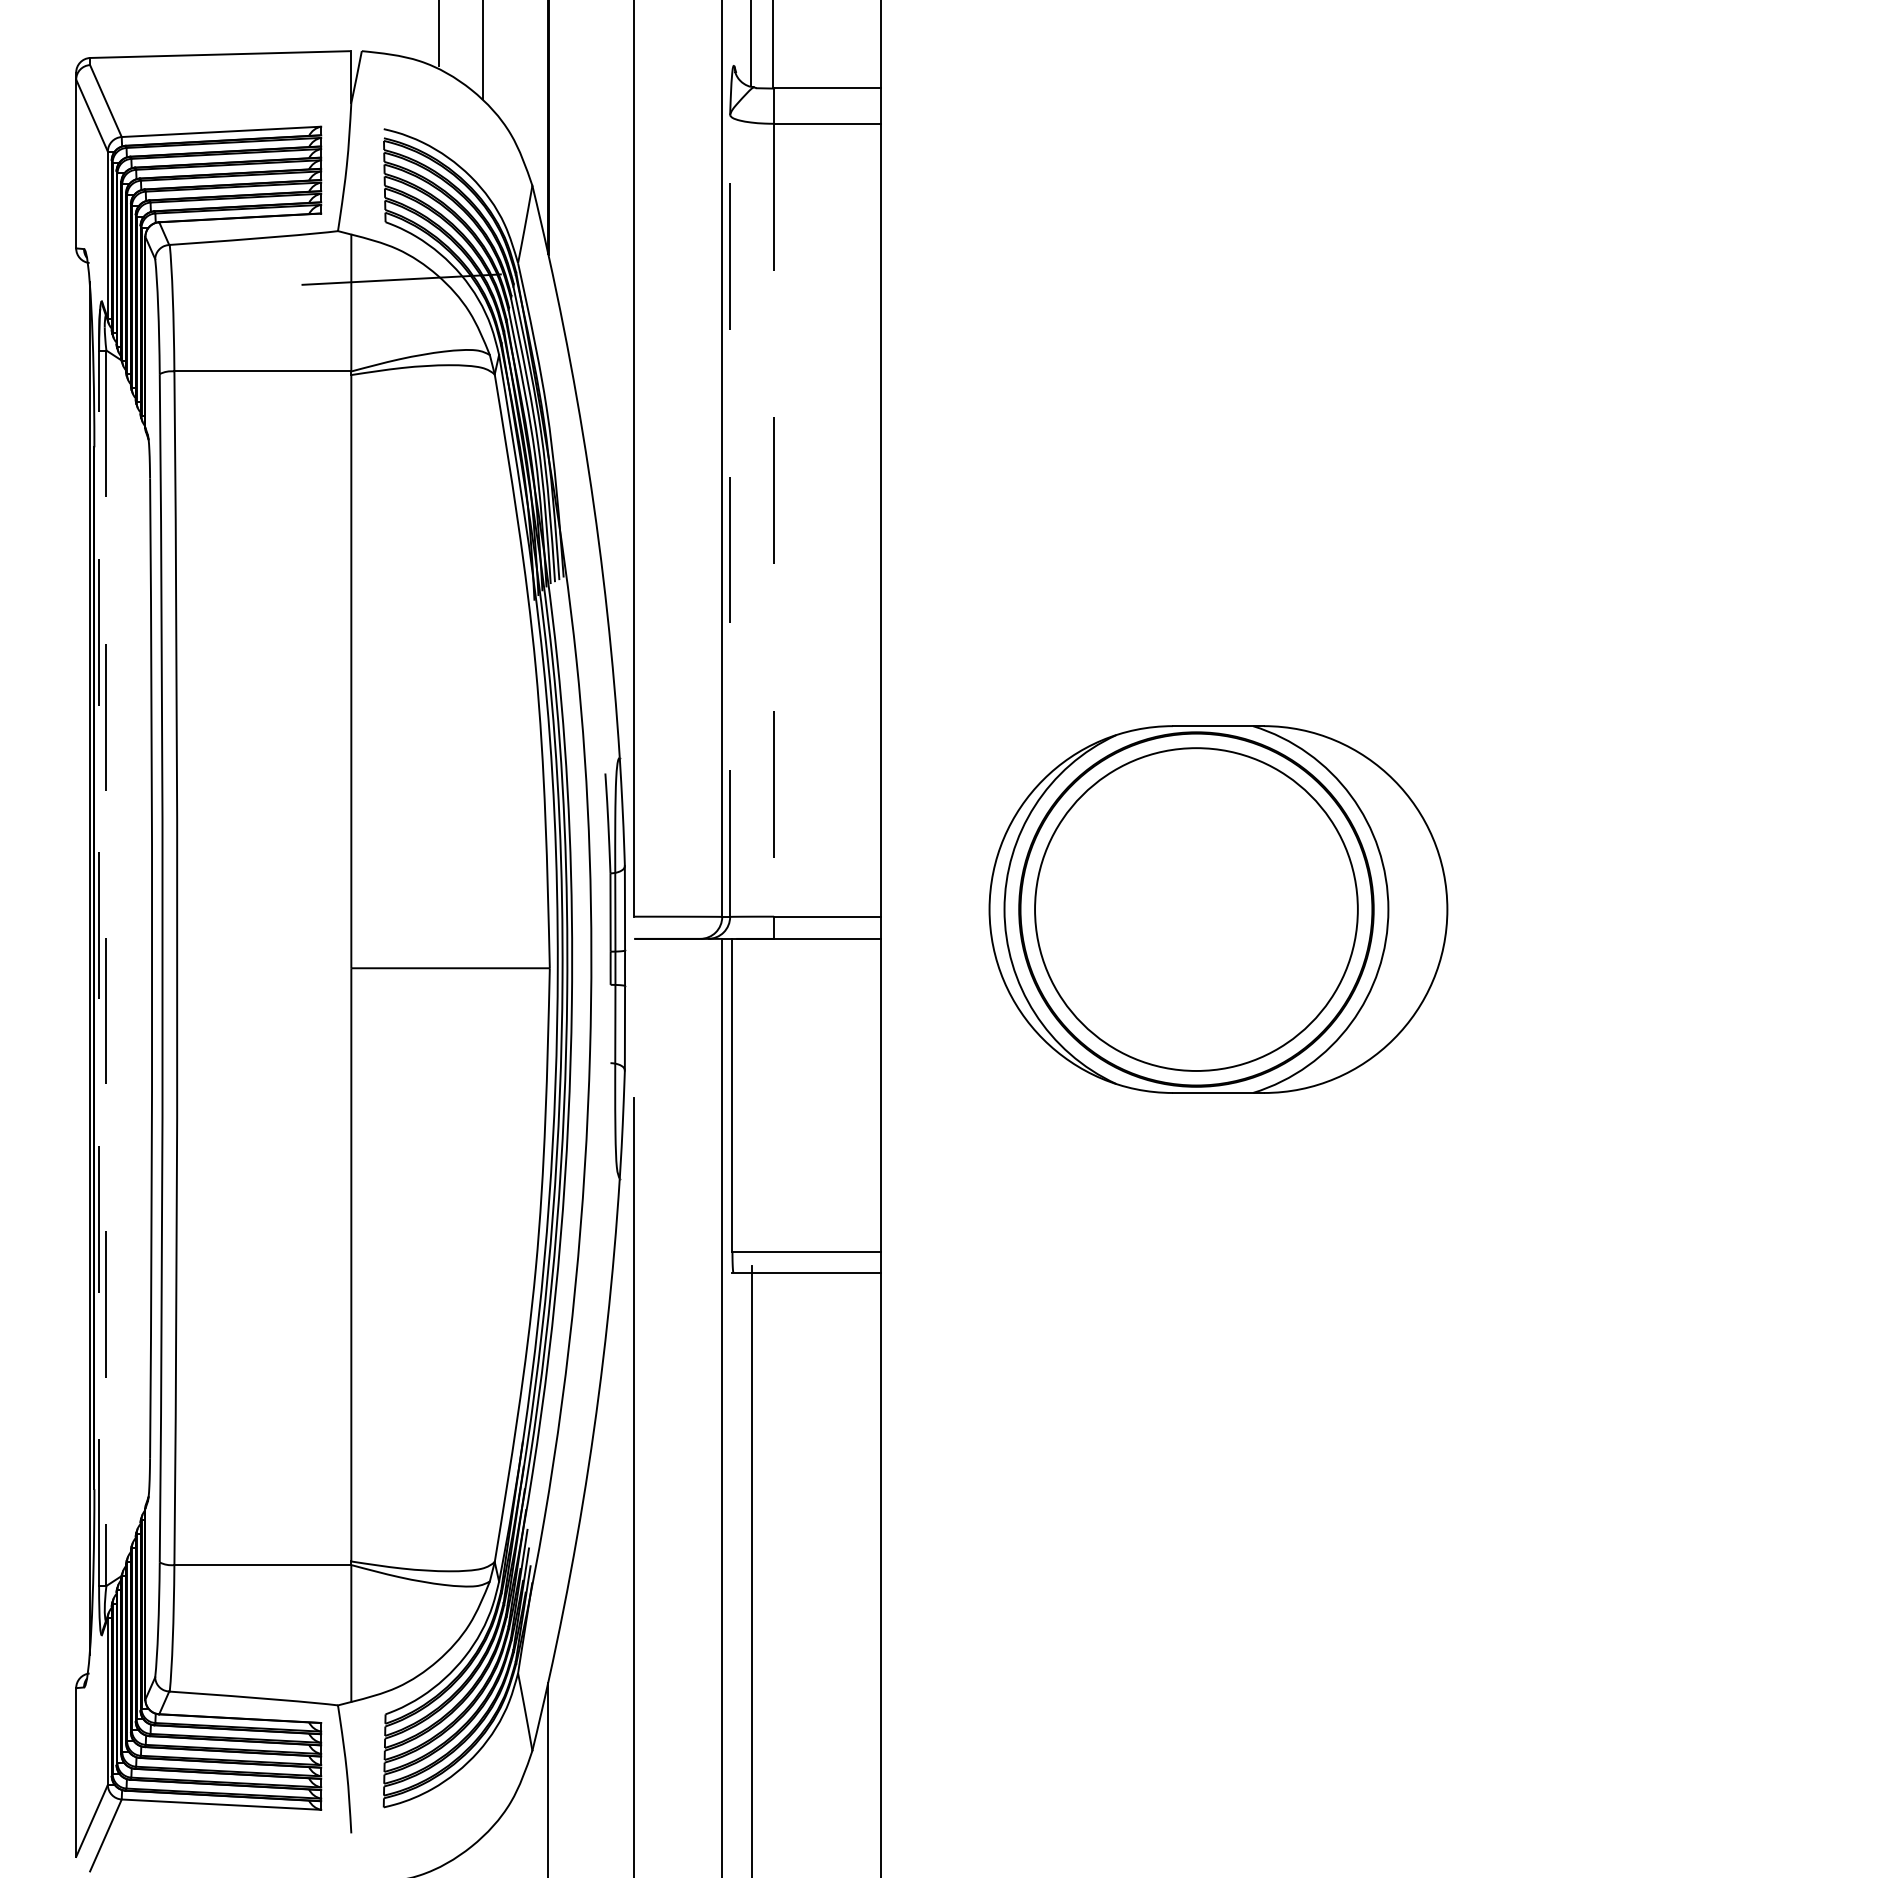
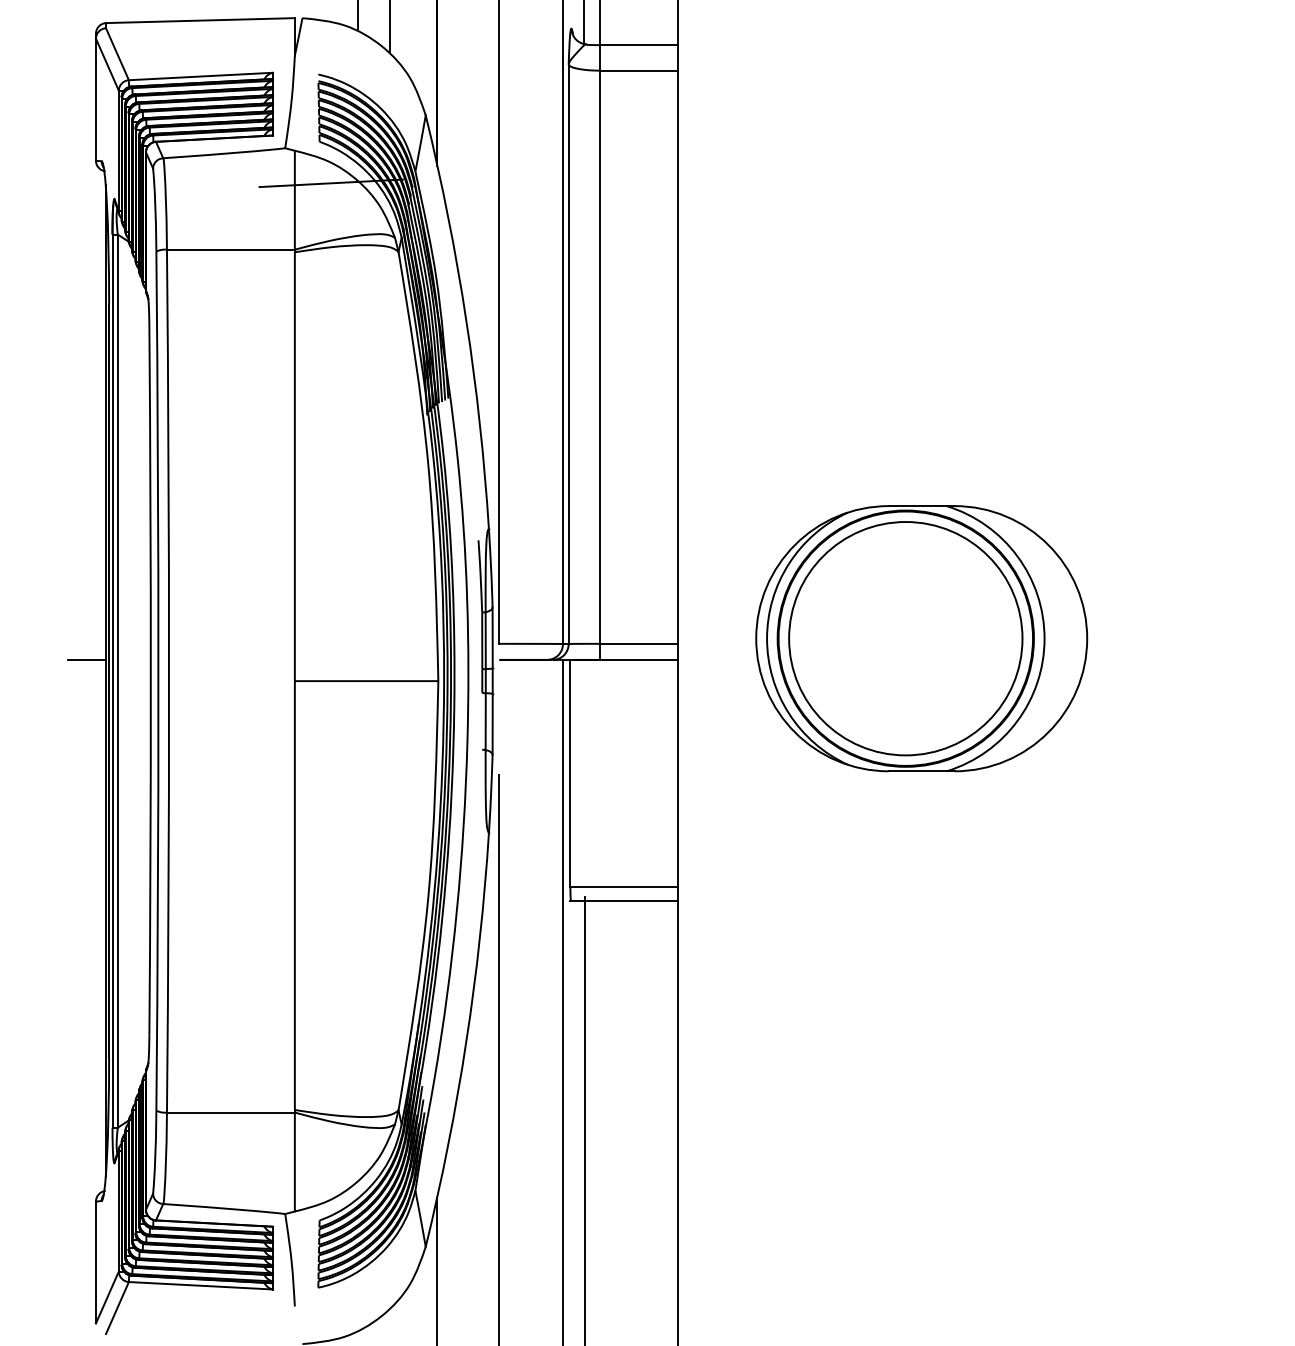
line: (730, 516) -> (568, 354), dashed -> solid
line: (774, 520) -> (600, 357), dashed -> solid
line: (63, 938) -> (86, 659), added
line: (99, 968) -> (112, 681), dashed -> solid
line: (106, 968) -> (117, 681), dashed -> solid

